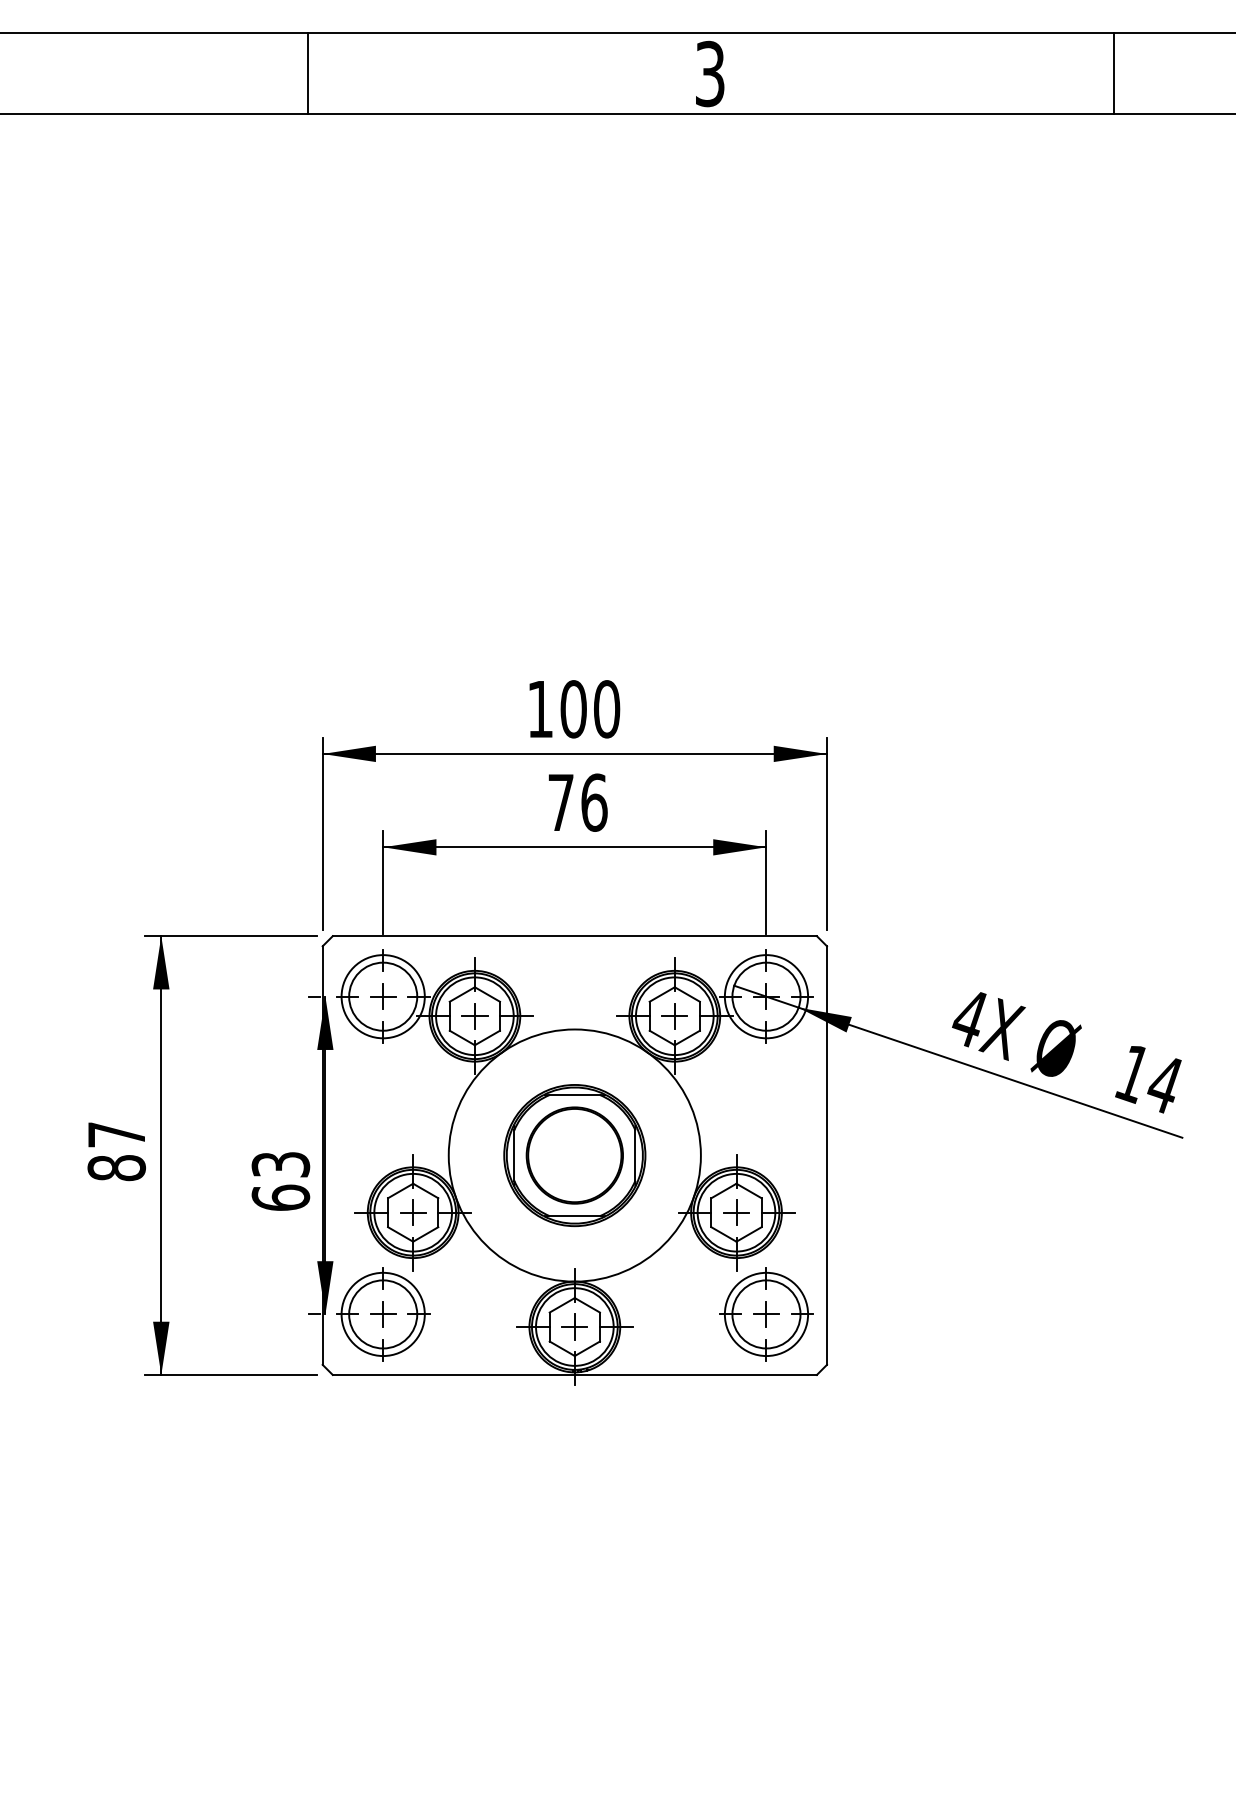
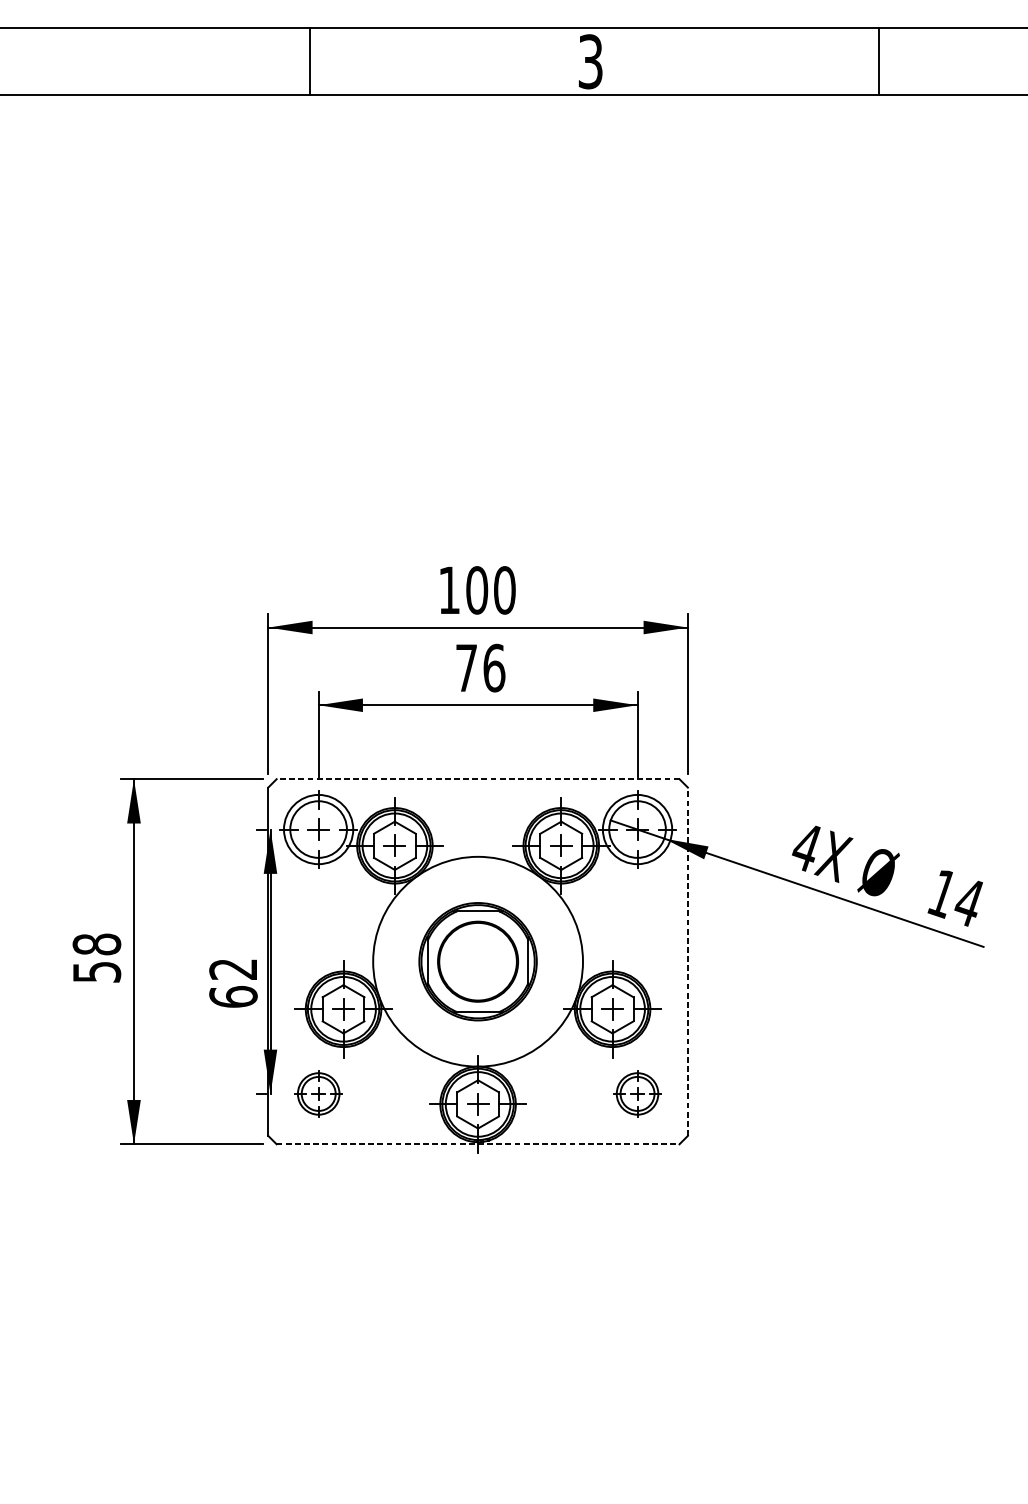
line: (307, 73) -> (309, 61), moved
line: (1114, 73) -> (878, 61), moved
line: (574, 936) -> (477, 779), solid -> dashed
text: (116, 1151) -> (96, 958), 87 -> 58
line: (827, 1155) -> (688, 961), solid -> dashed
text: (280, 1164) -> (233, 969), 63 -> 62
part: (383, 1314) -> (318, 1093), size x0.6
part: (766, 1314) -> (637, 1093), size x0.6
line: (575, 1374) -> (478, 1143), solid -> dashed

